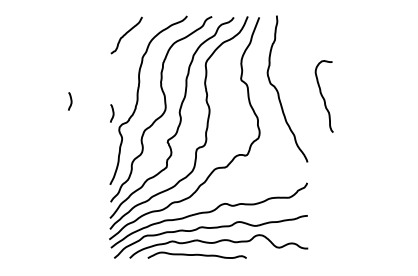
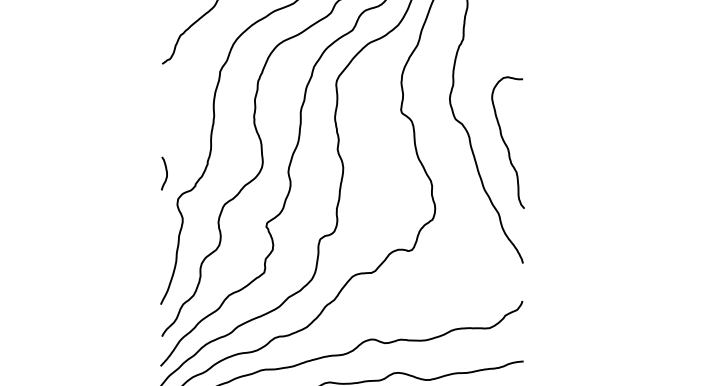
curve: (323, 96) -> (506, 142), moved
curve: (70, 101) -> (87, 151), removed

